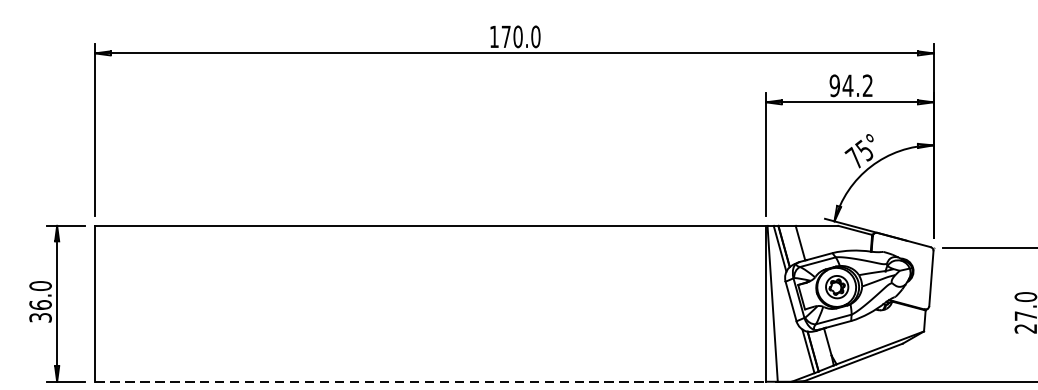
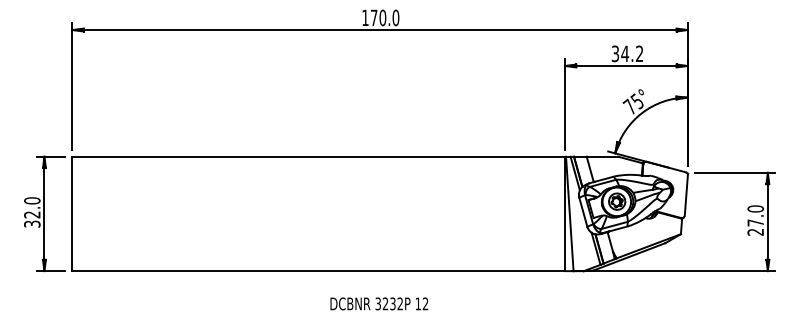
text: (834, 85) -> (615, 53), 94.2 -> 34.2
text: (40, 304) -> (32, 214), 36.0 -> 32.0
line: (431, 382) -> (319, 271), dashed -> solid

